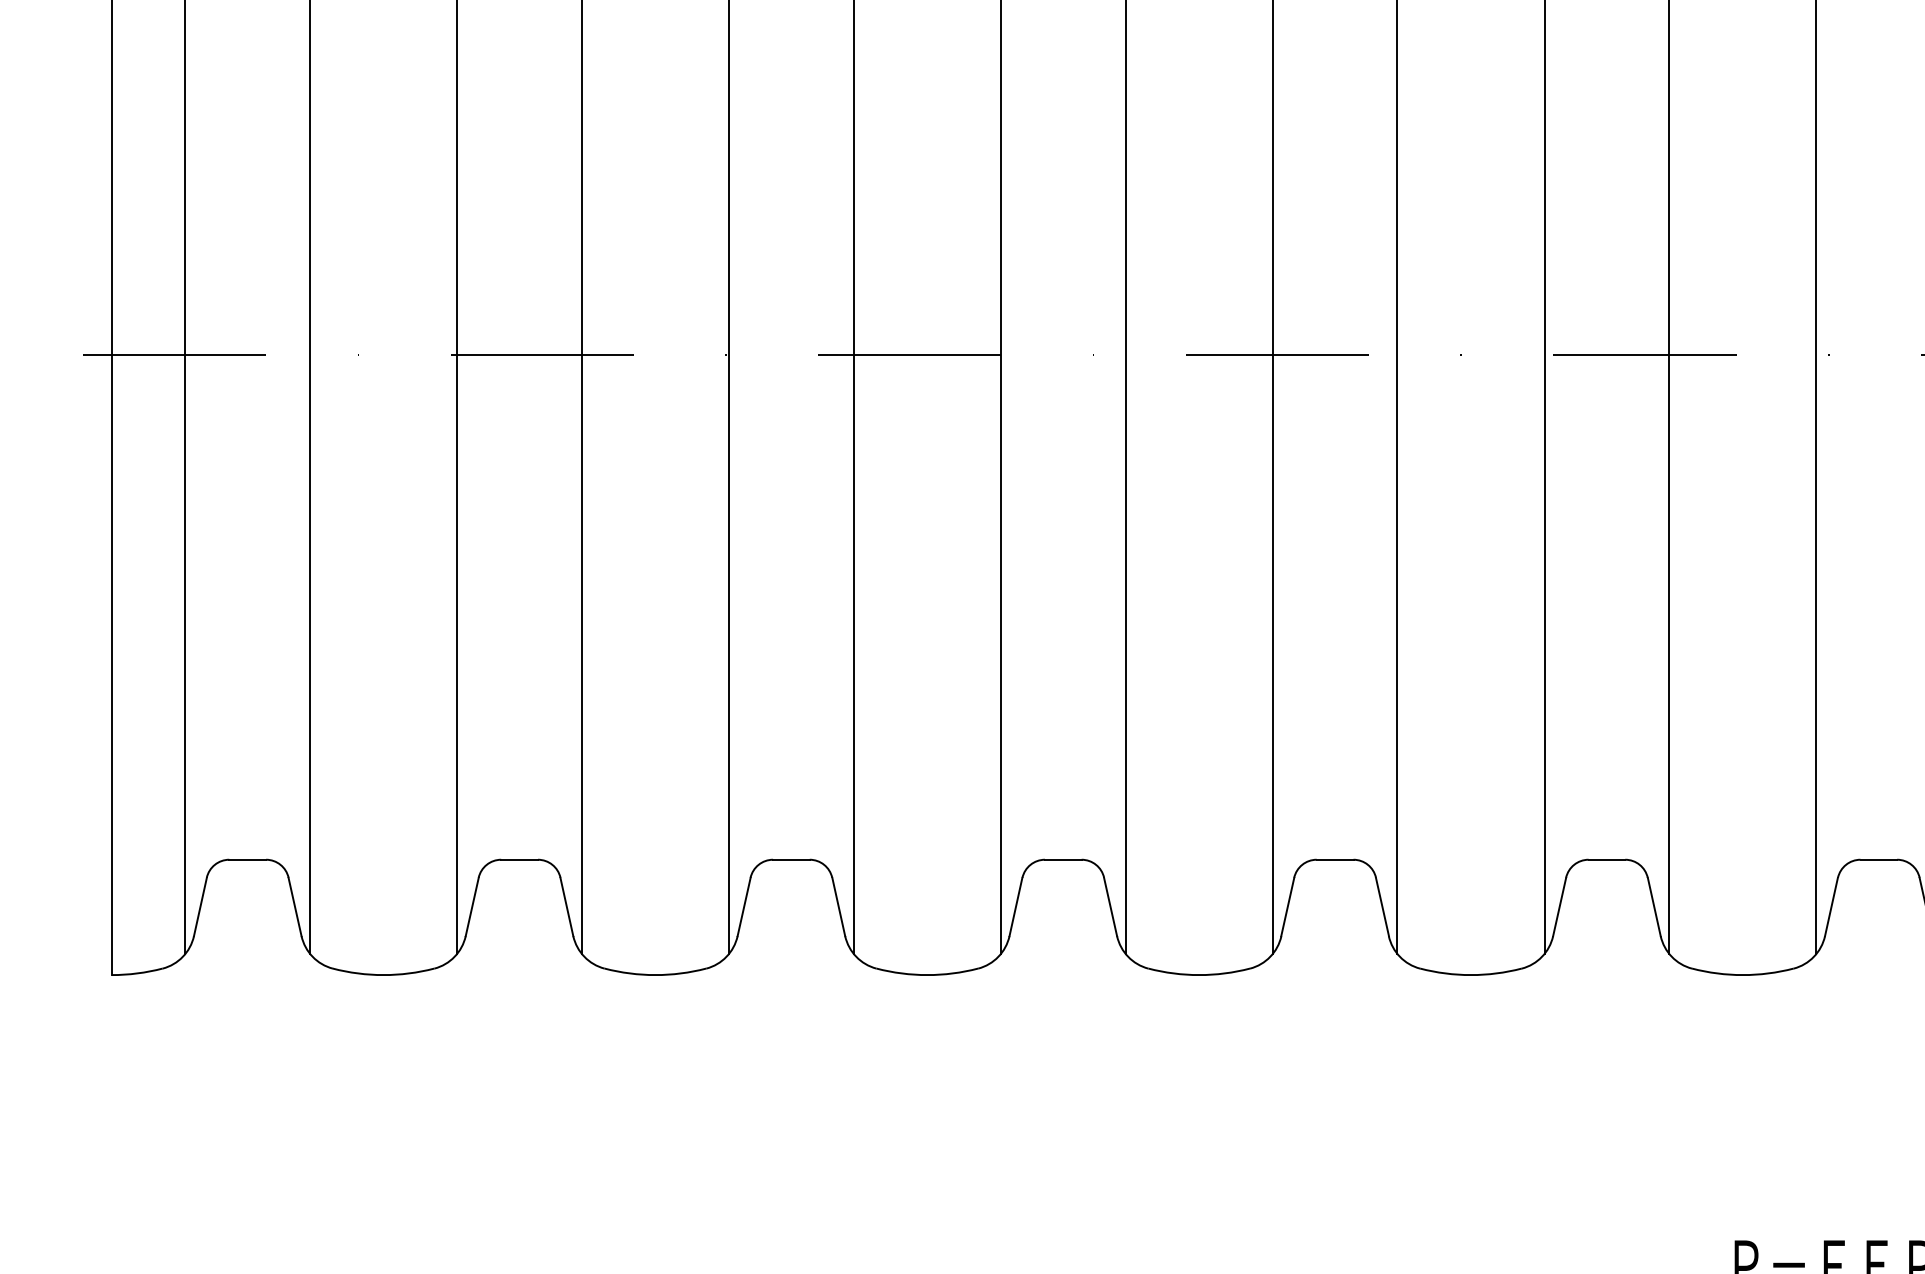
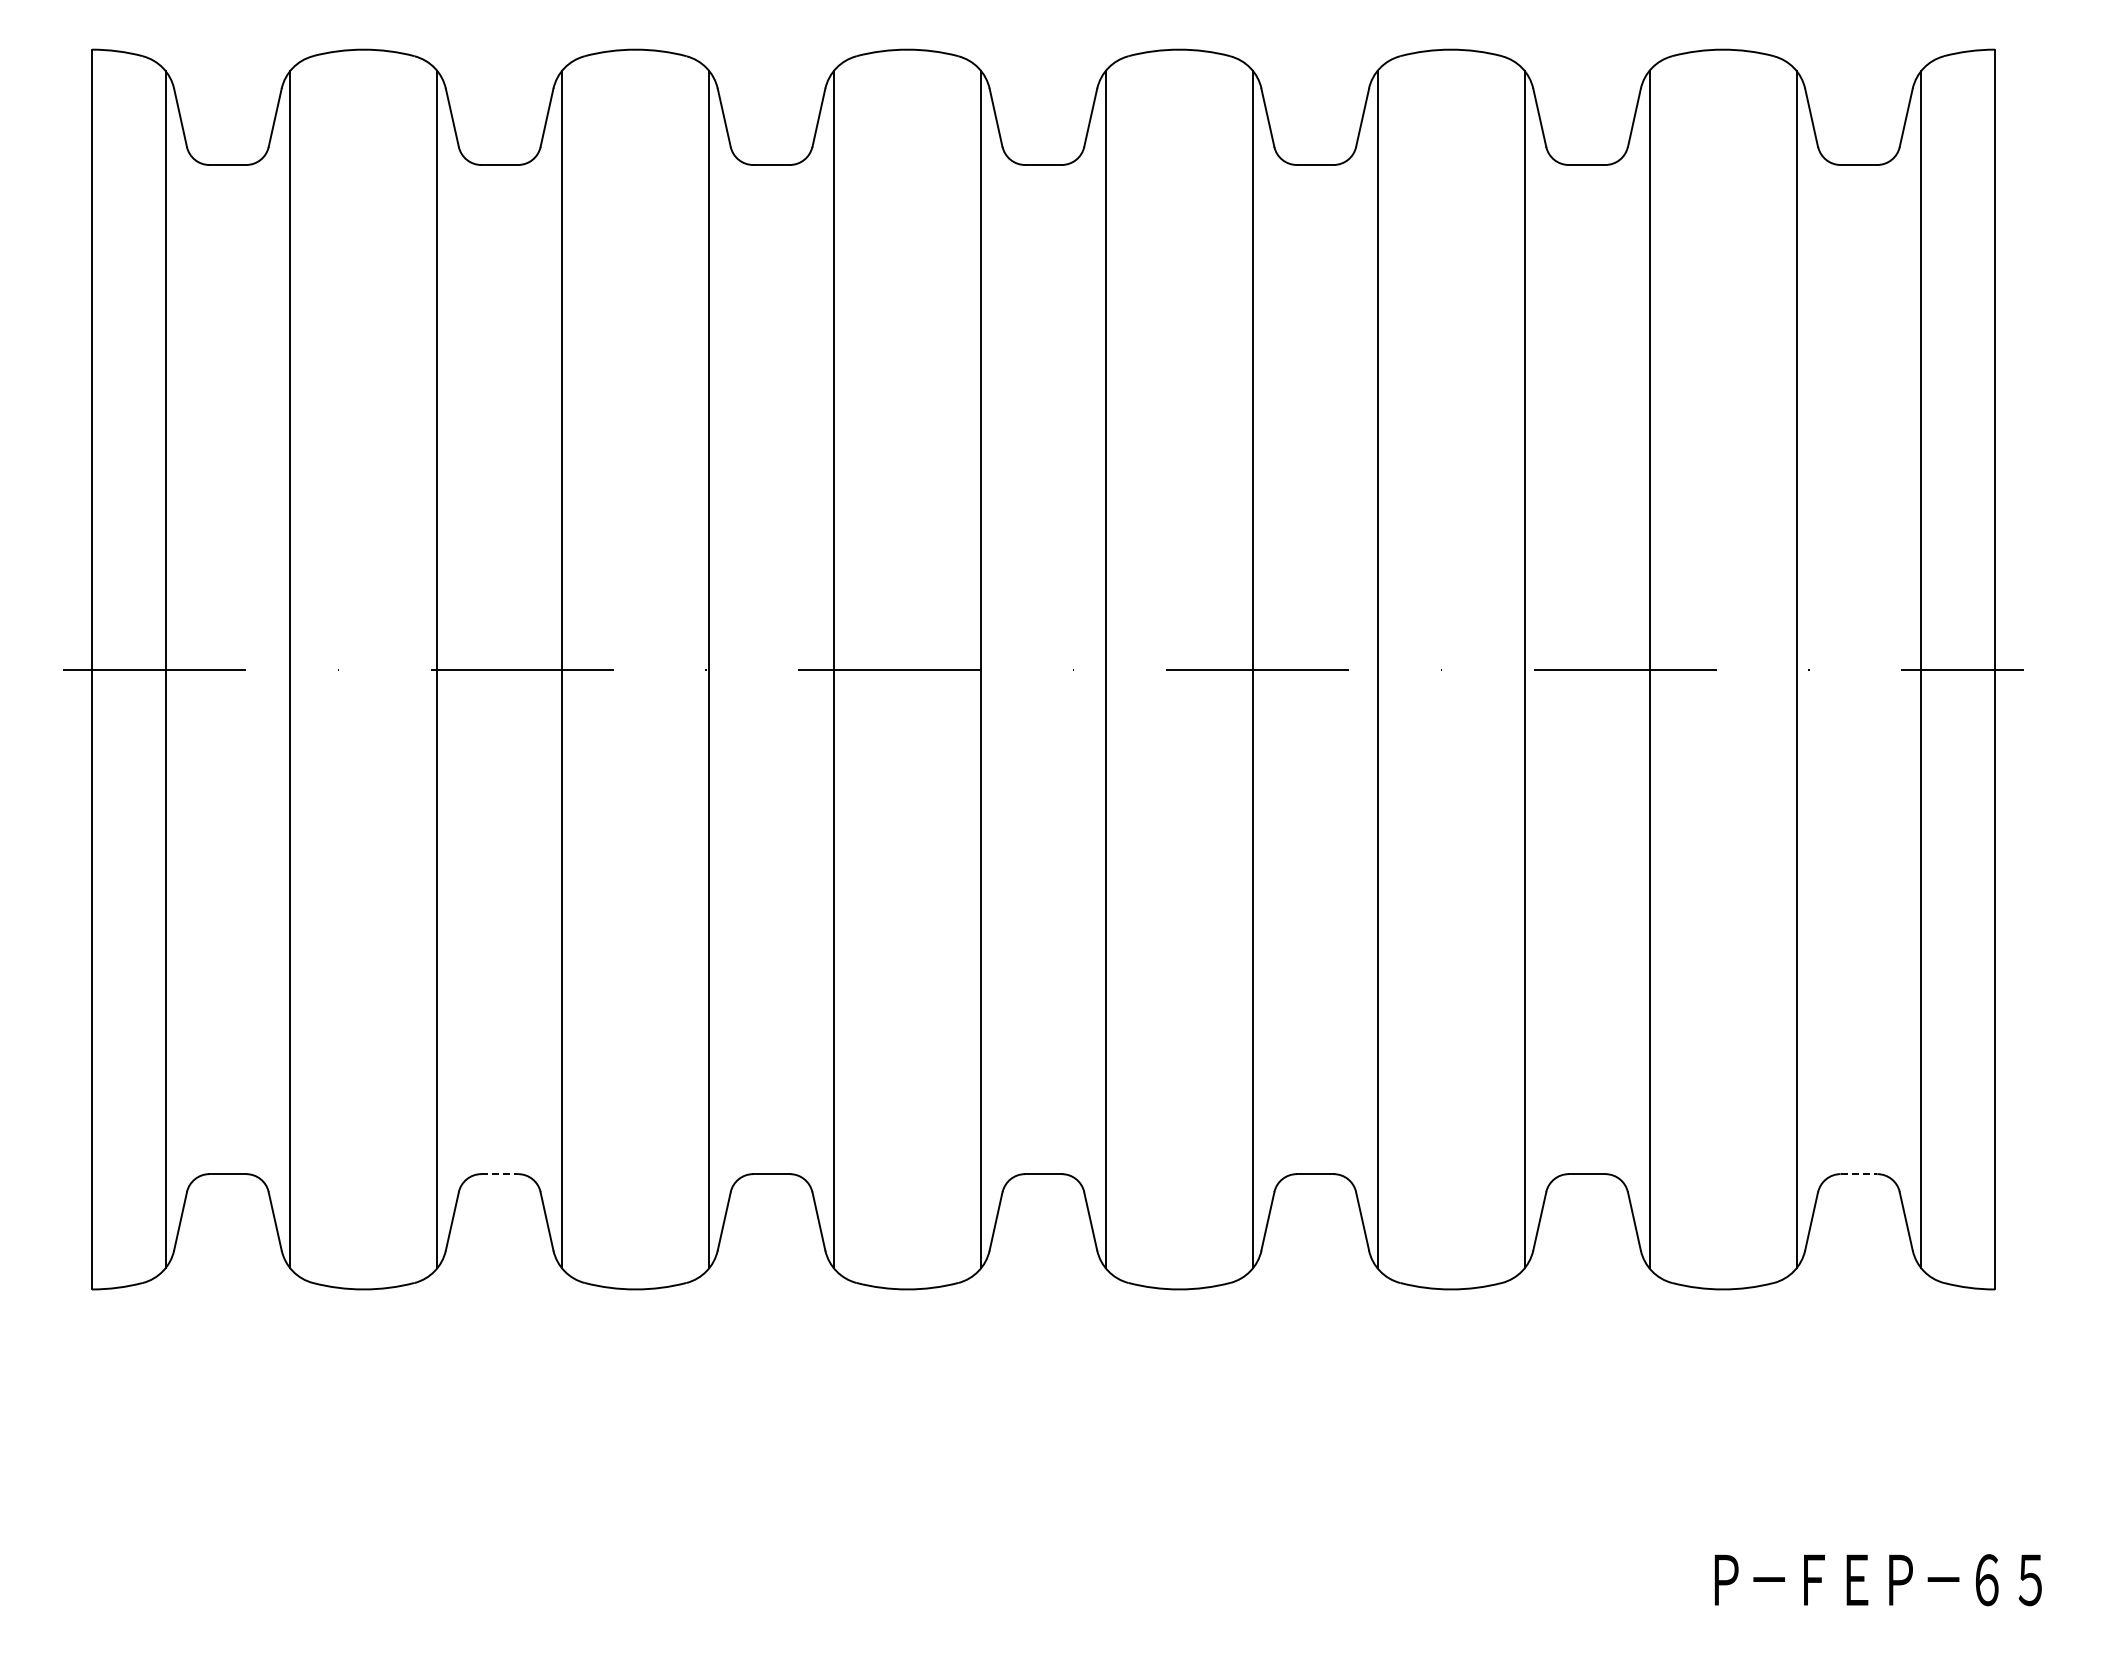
line: (520, 860) -> (500, 1174), solid -> dashed
line: (1879, 860) -> (1859, 1174), solid -> dashed

